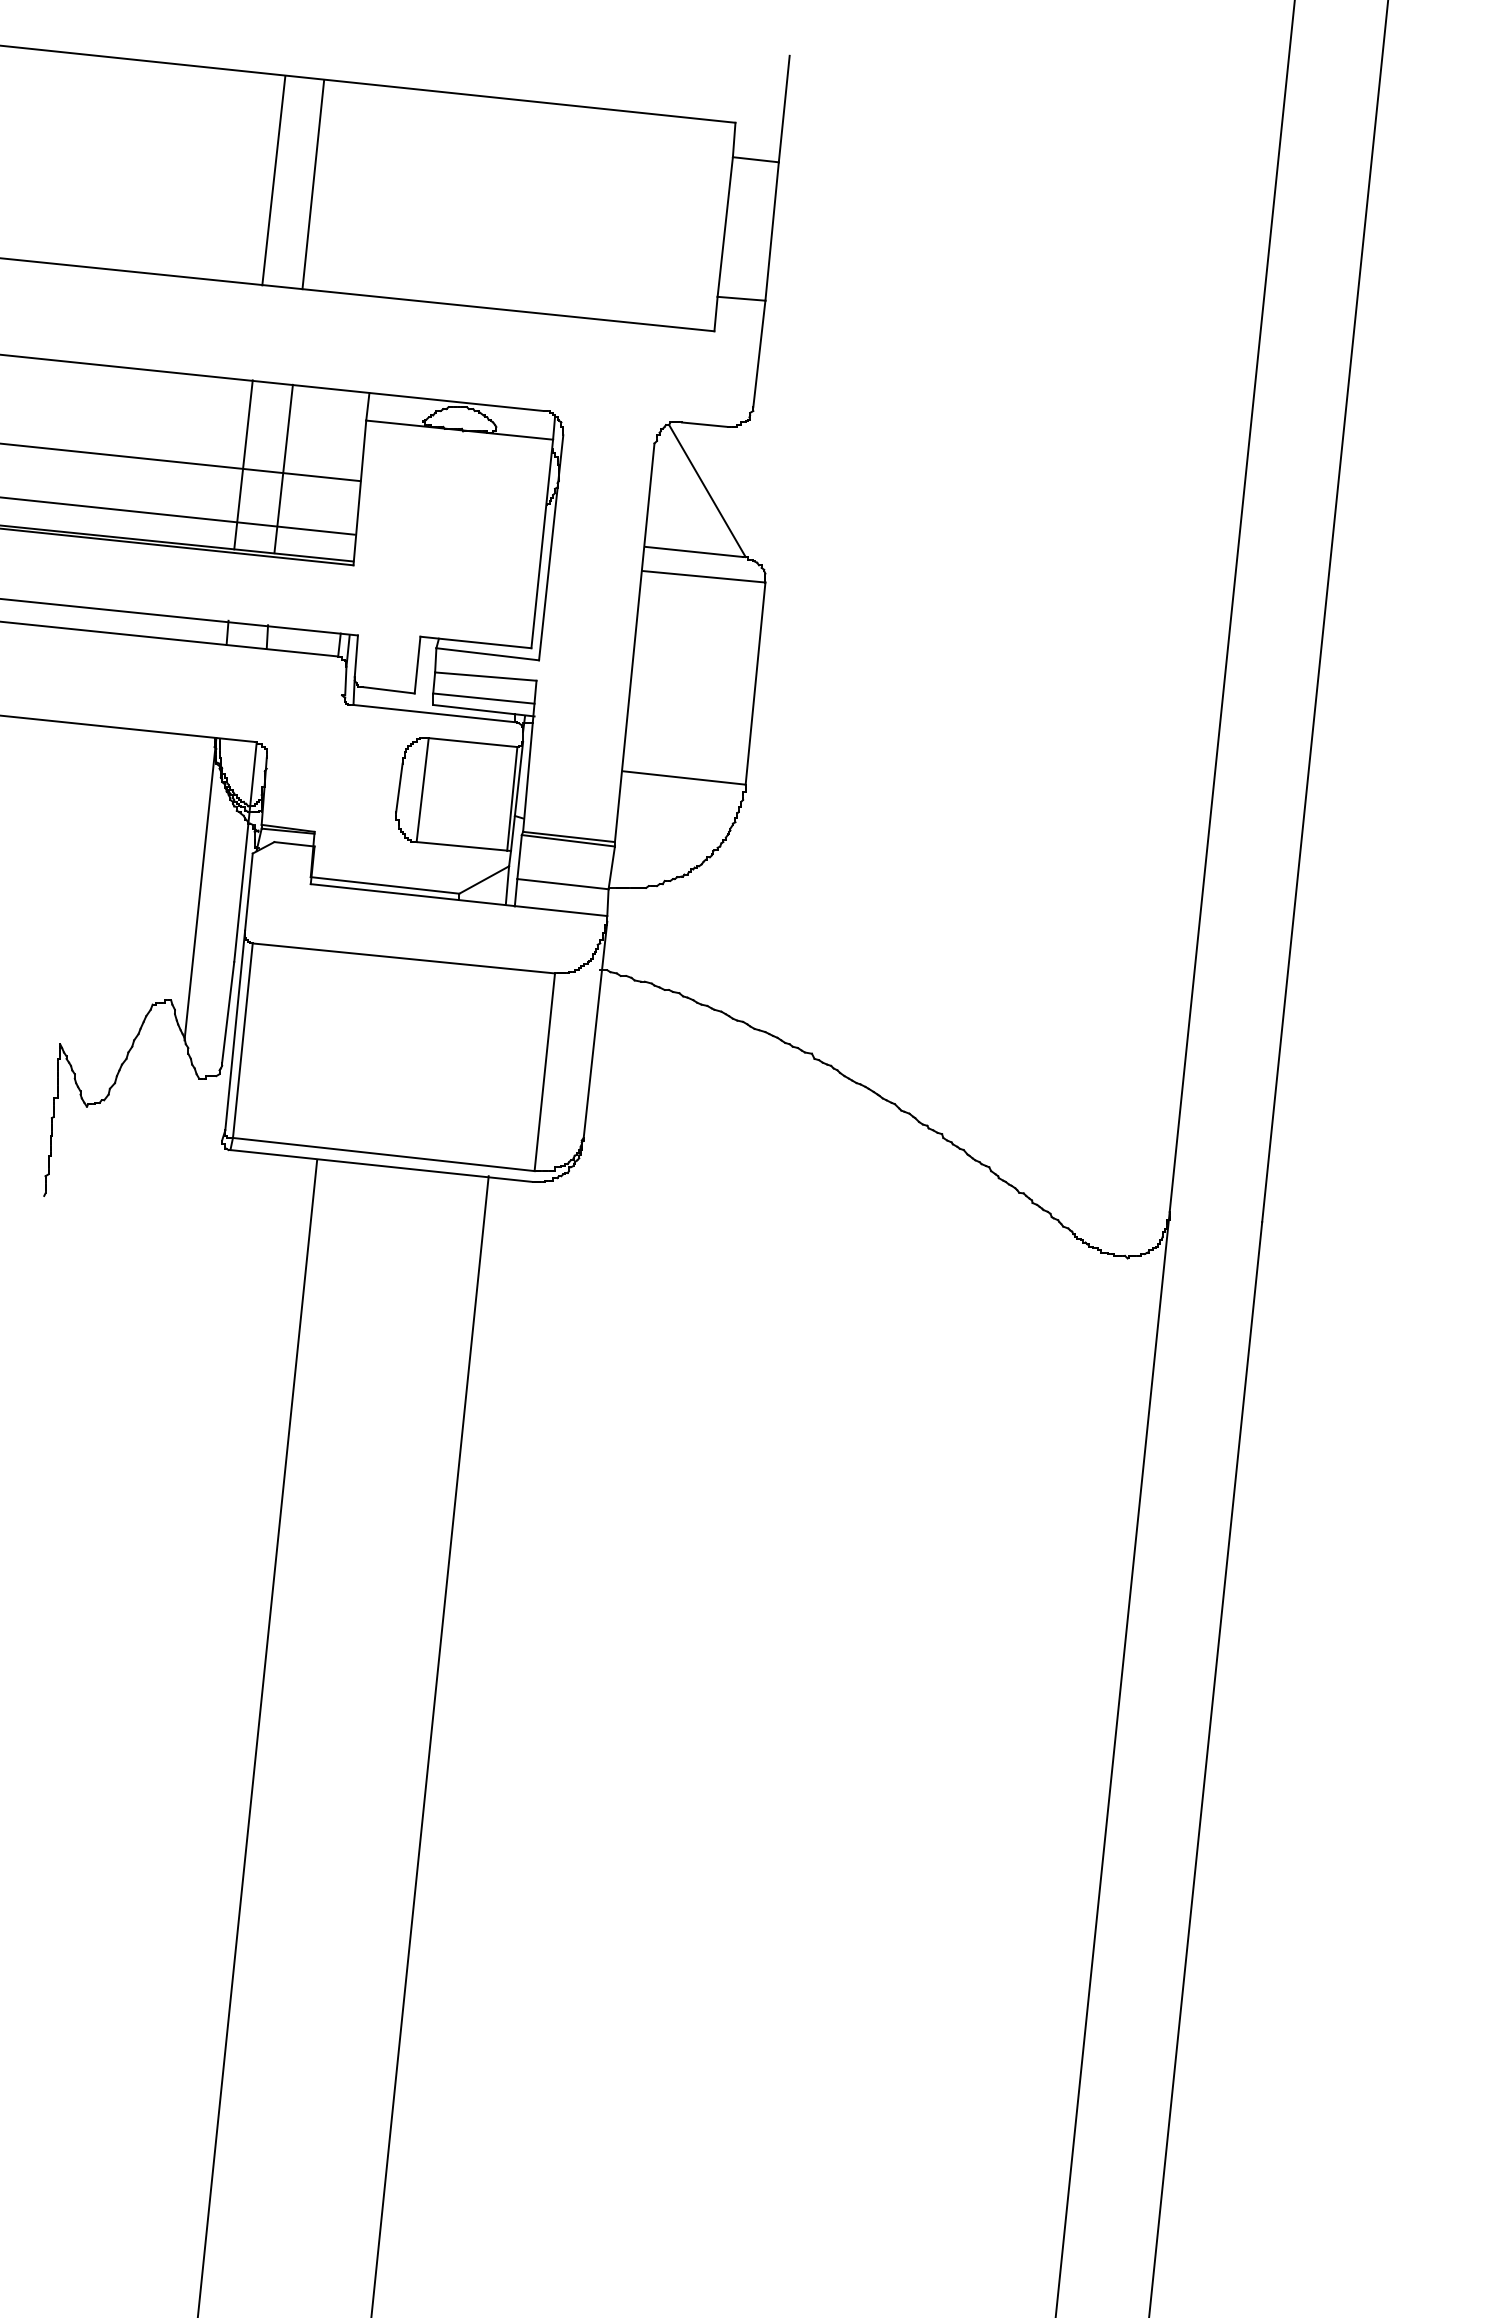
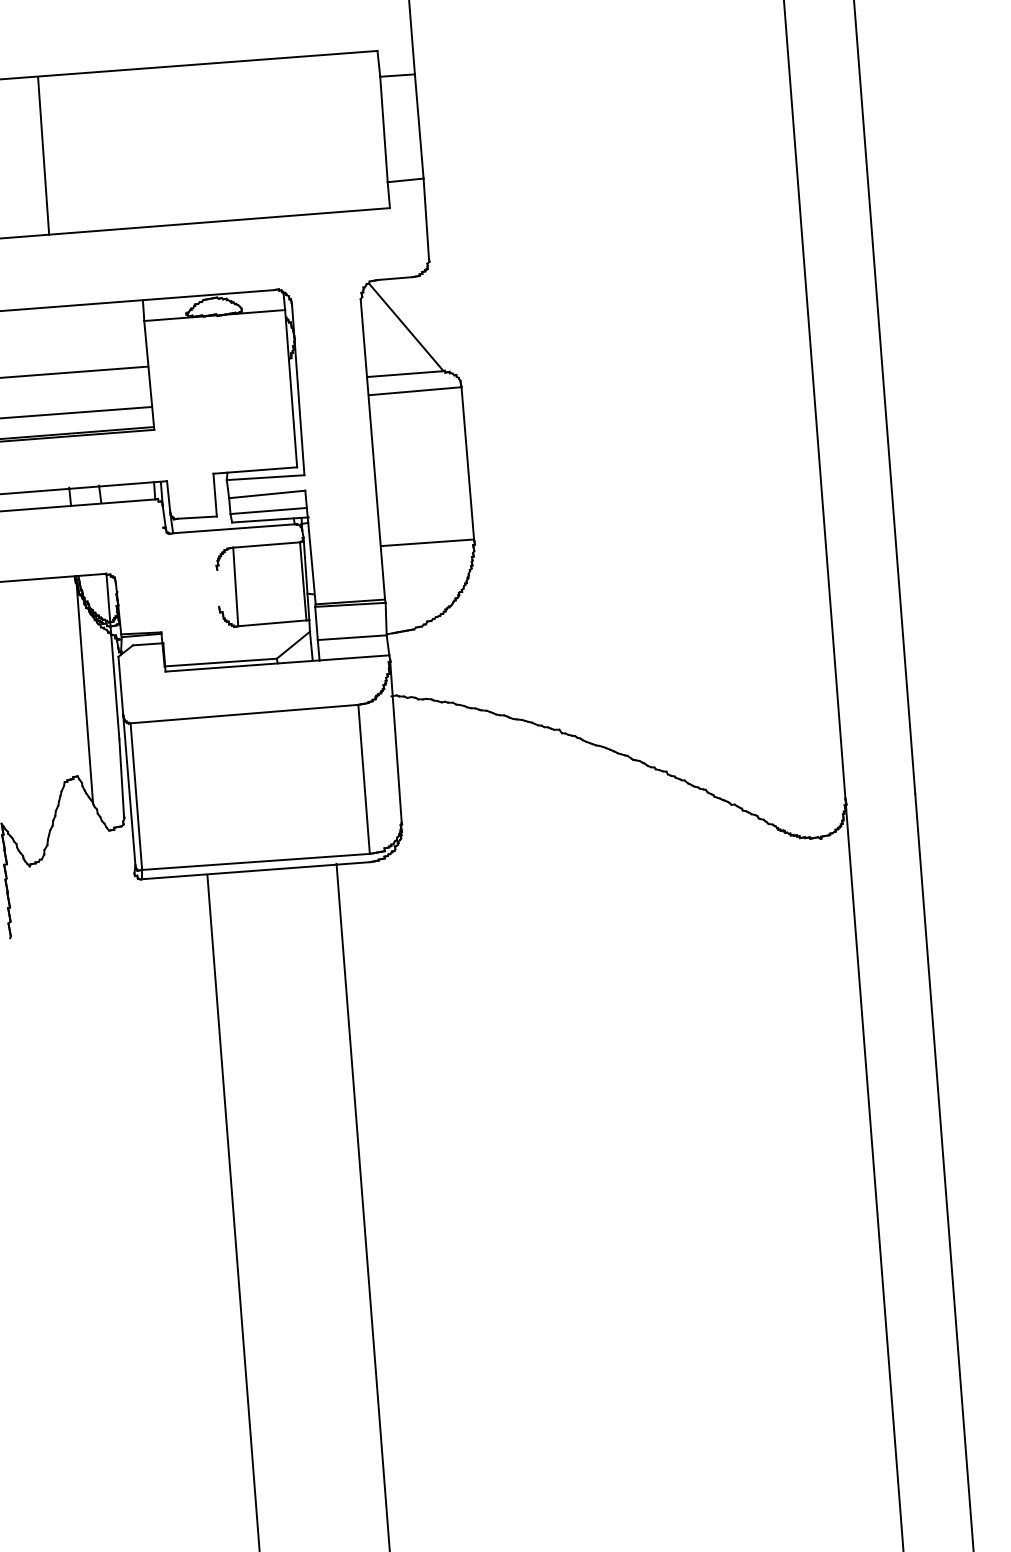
line: (313, 184) -> (73, 153), removed
line: (243, 464) -> (59, 370), removed
line: (283, 468) -> (89, 367), removed
line: (399, 787) -> (218, 588), removed

